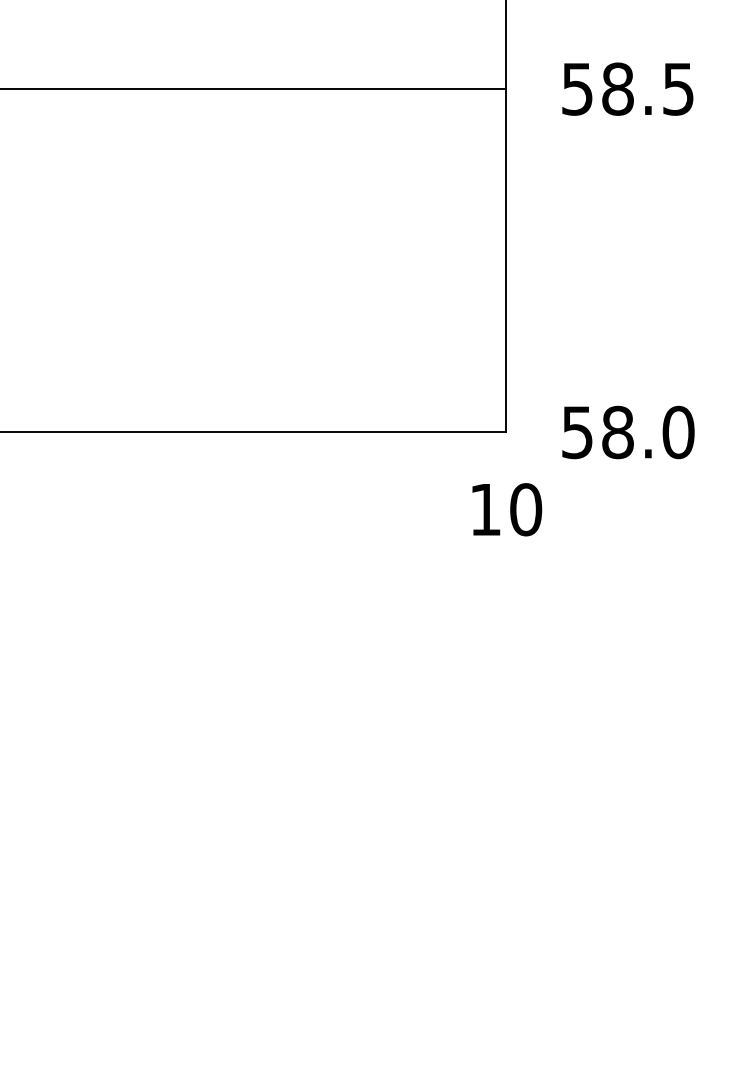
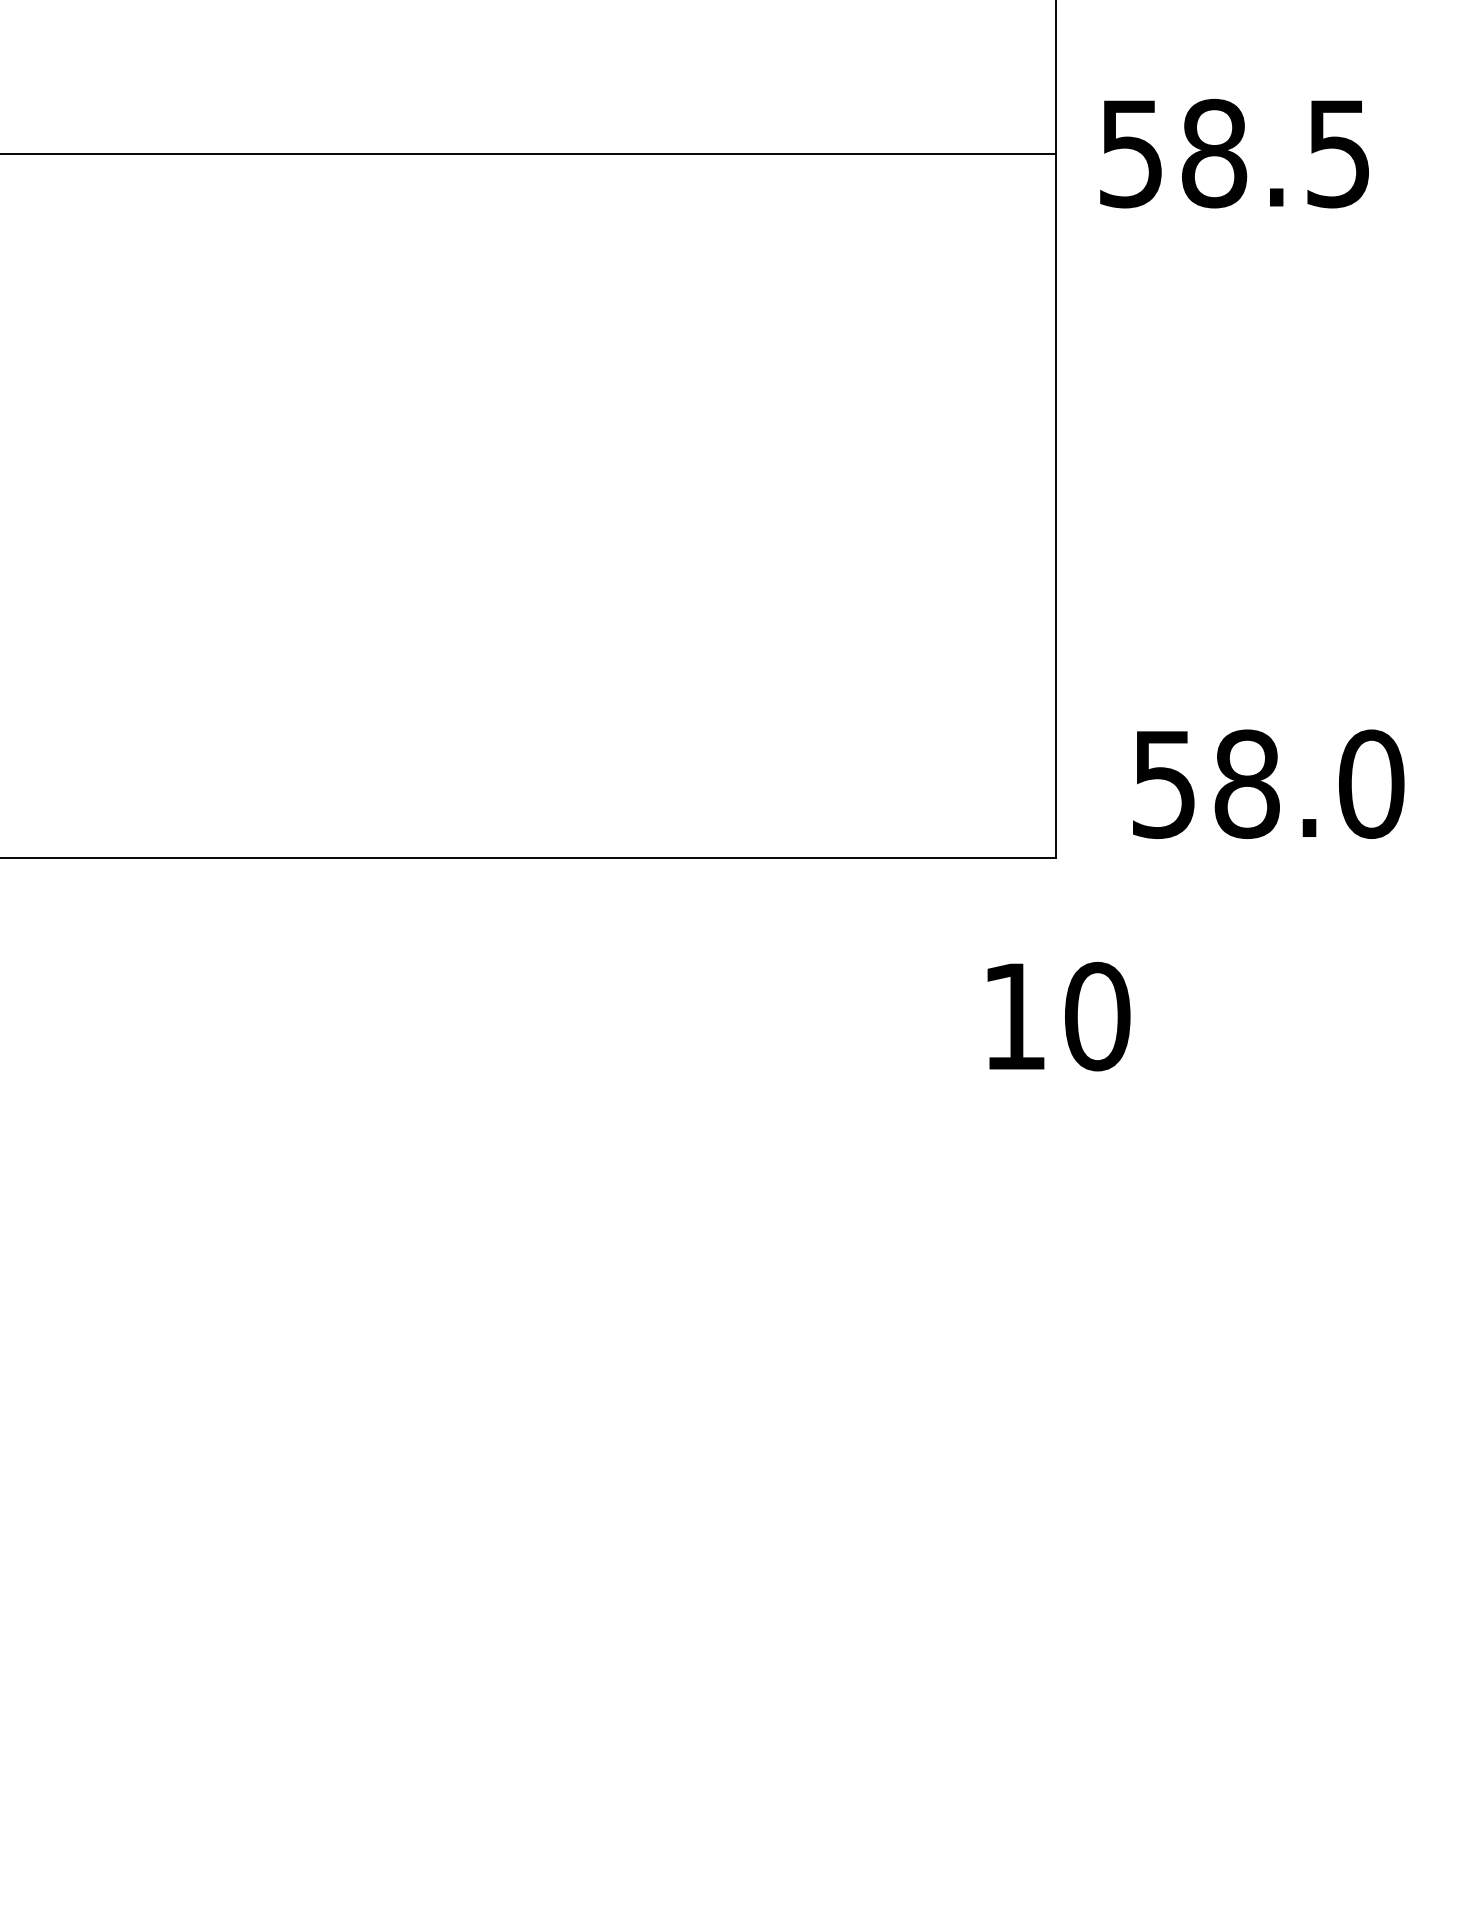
text: (627, 88) -> (1233, 152), moved
text: (628, 432) -> (1268, 784), moved

